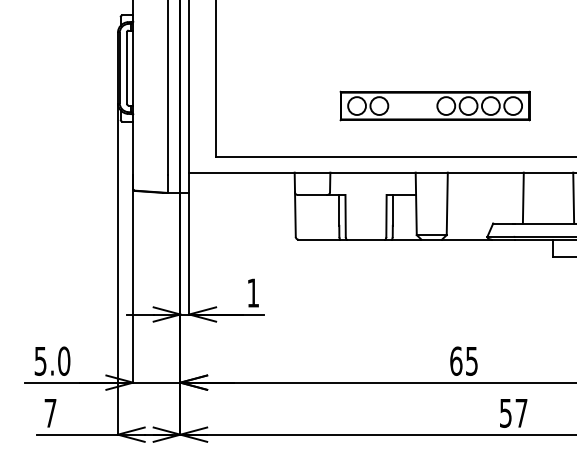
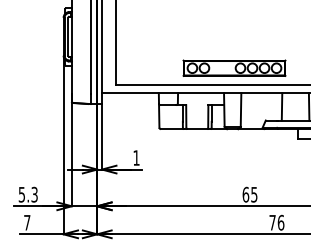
part: (435, 104) -> (234, 67), moved
text: (63, 360) -> (34, 194), 5.0 -> 5.3
text: (513, 412) -> (276, 222), 57 -> 76

